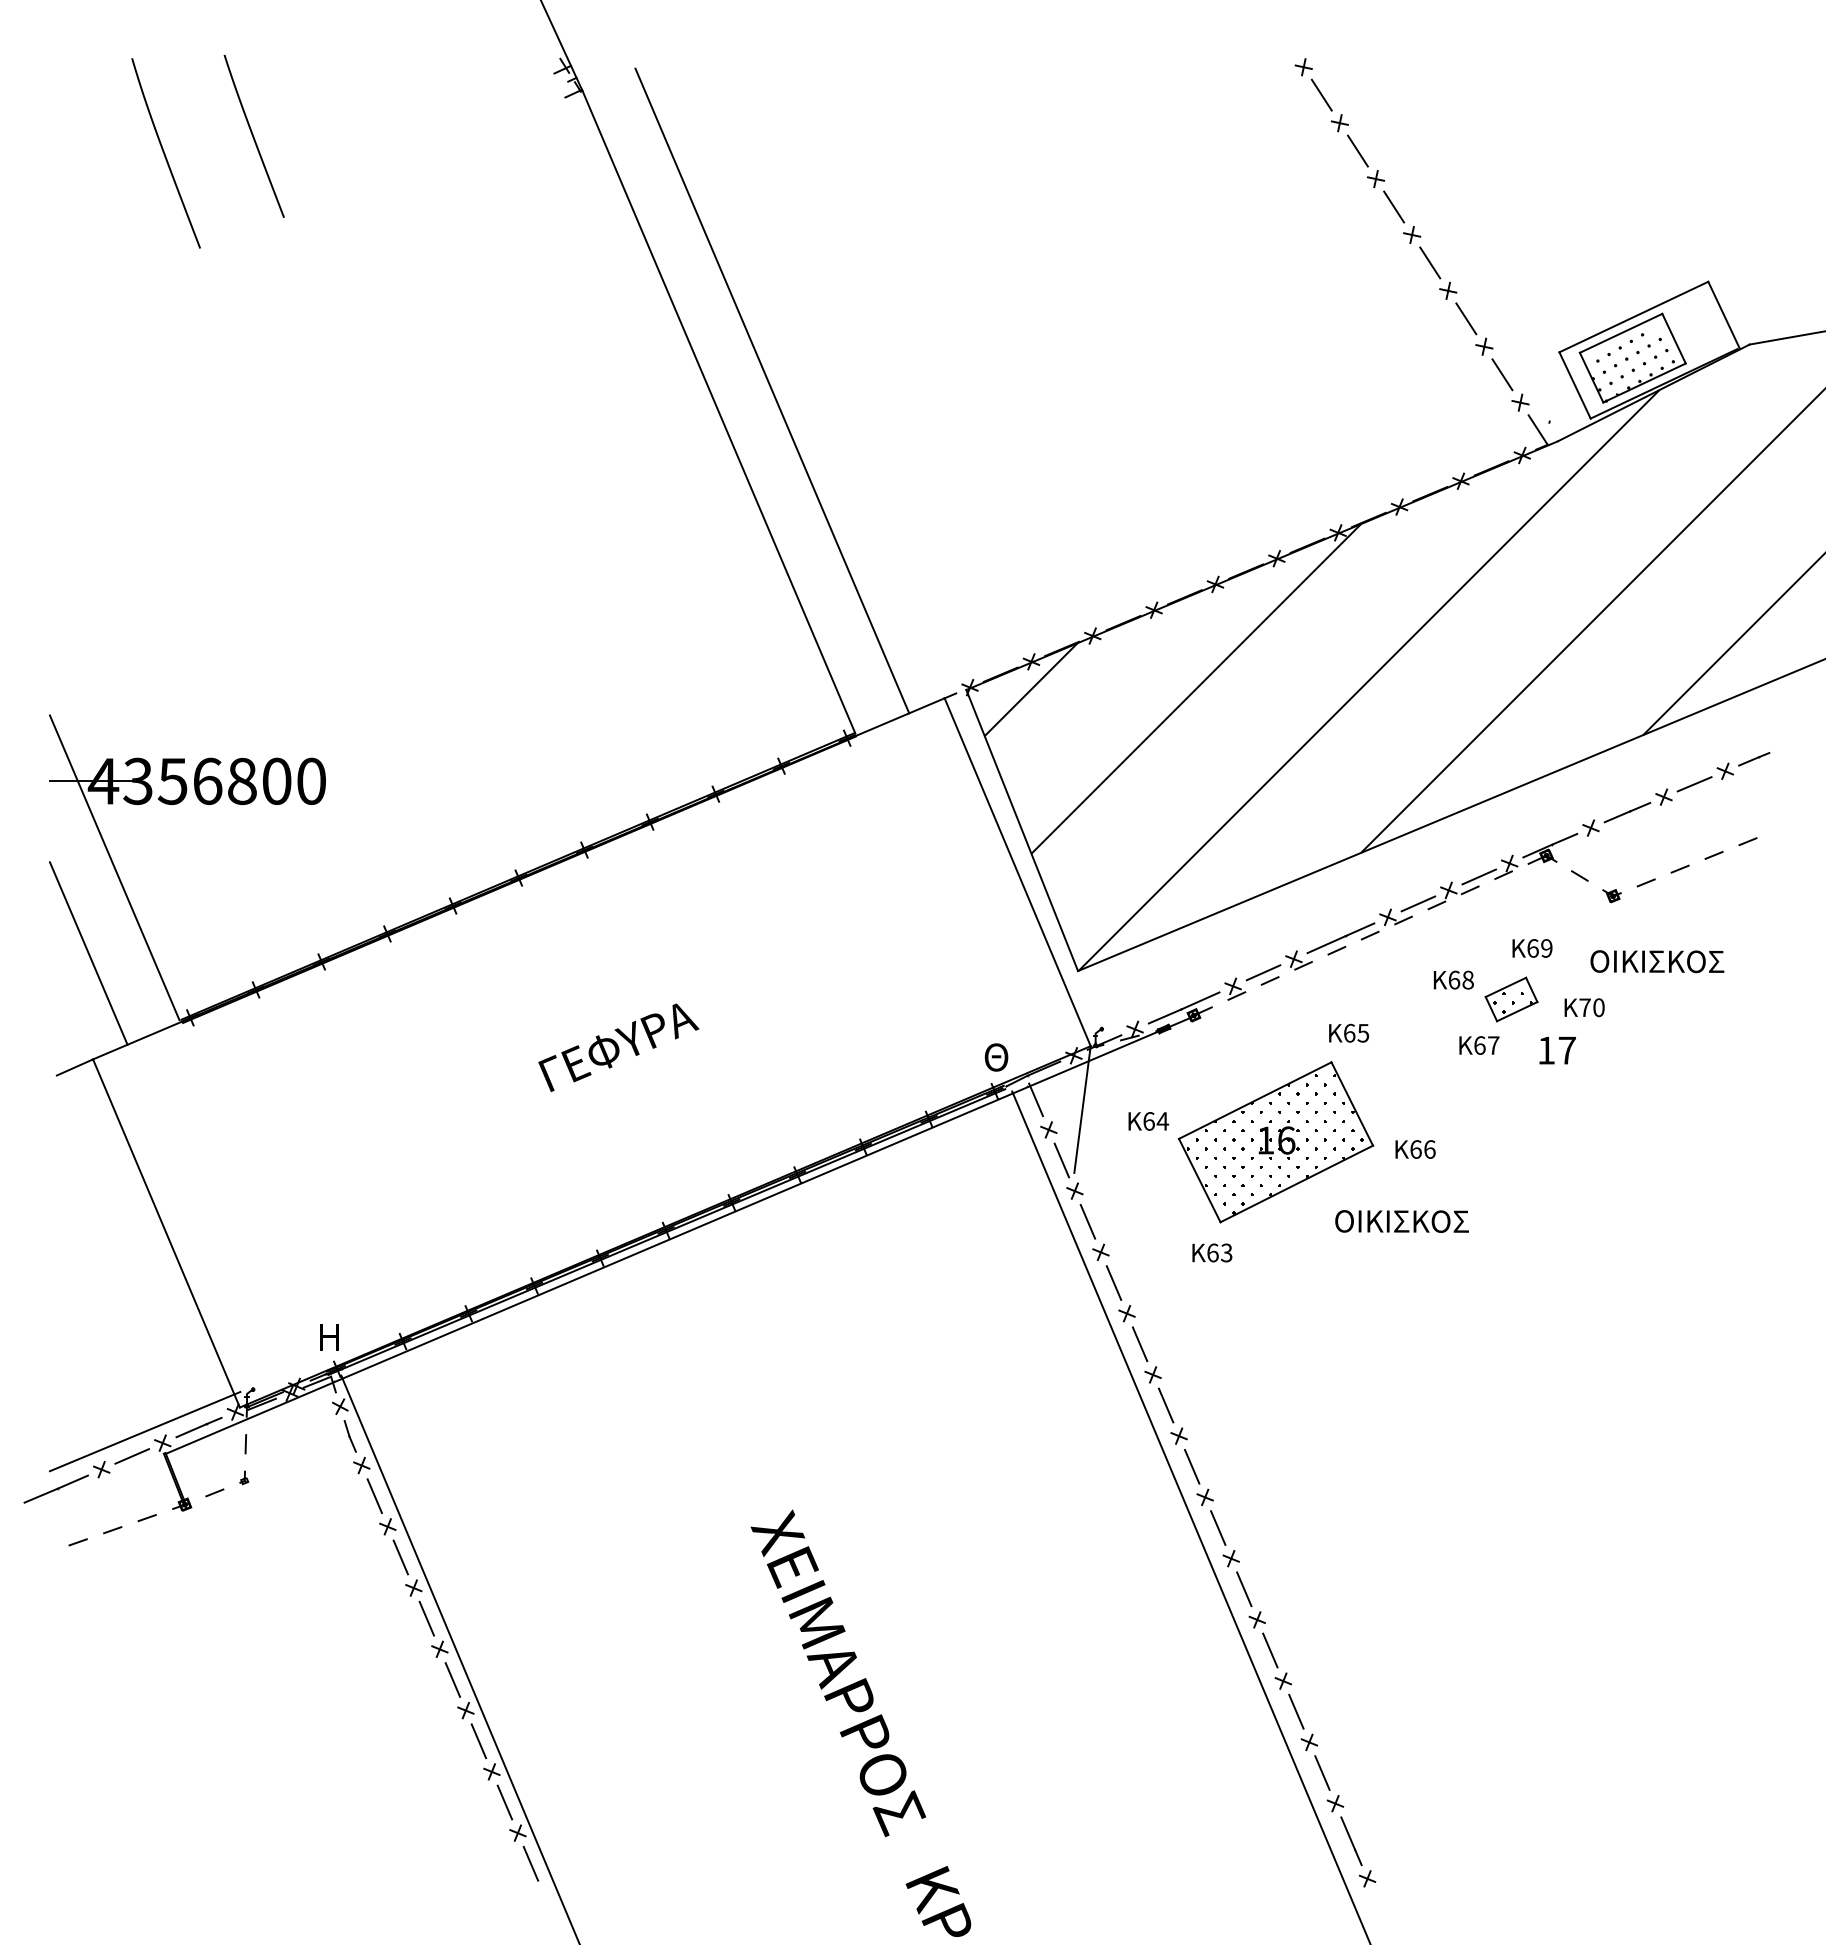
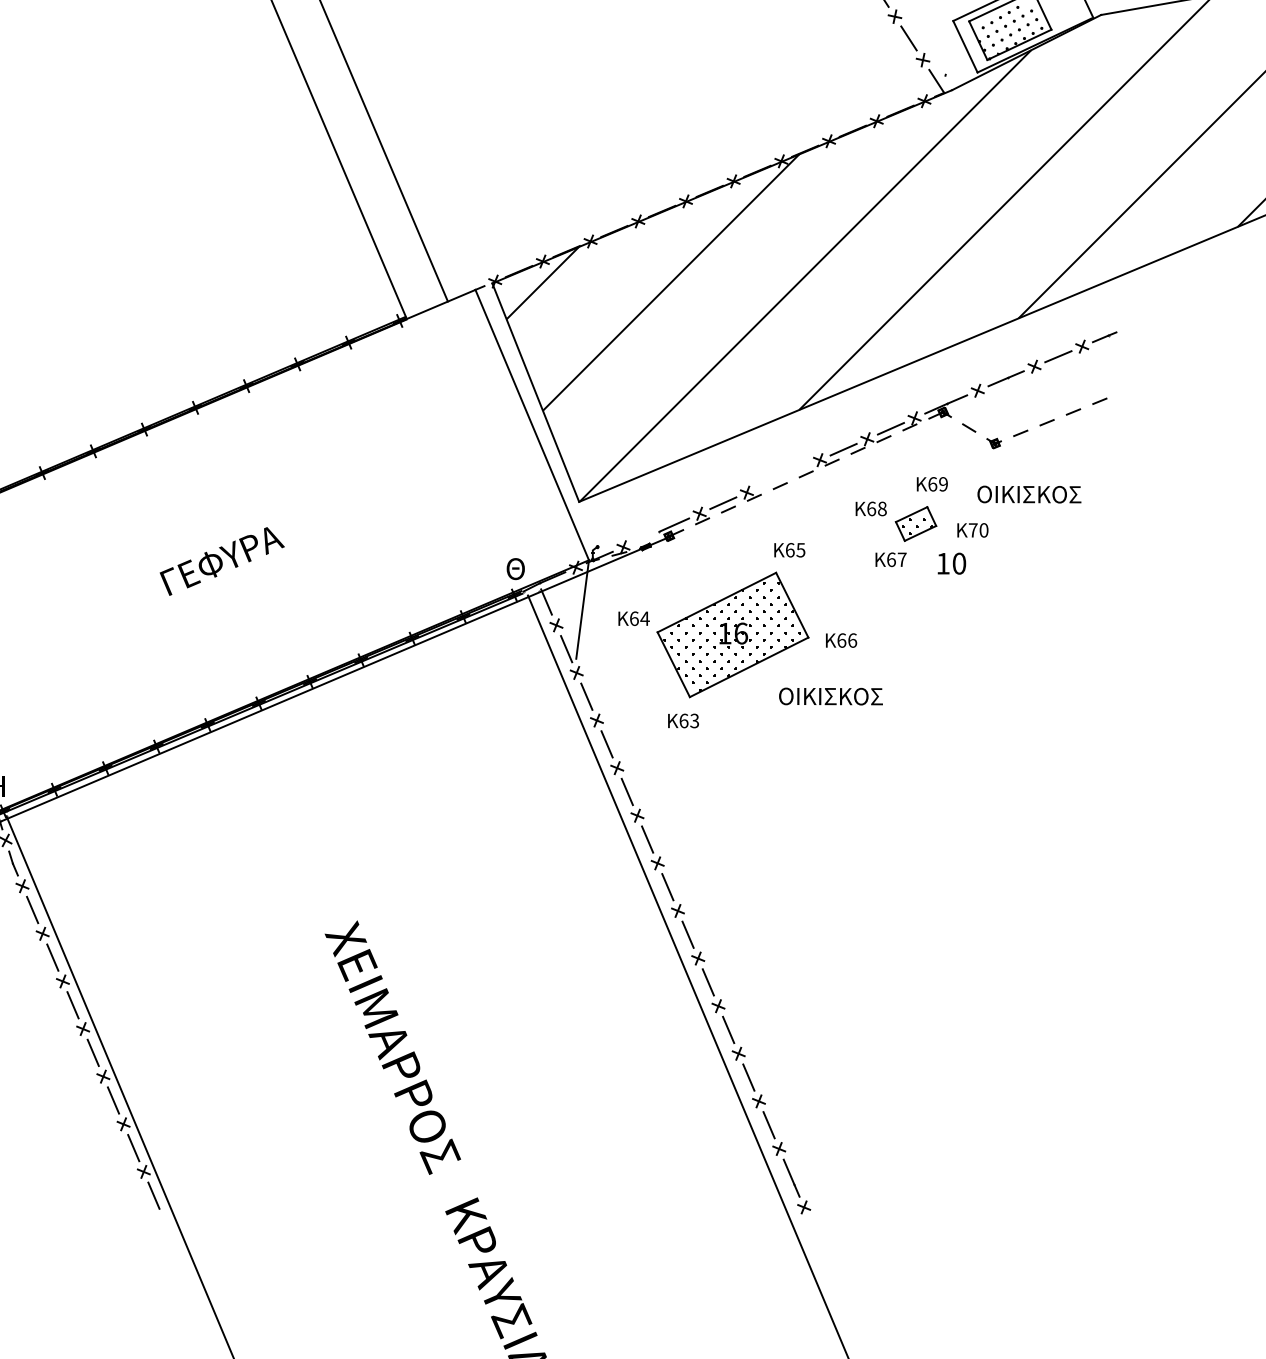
line: (1340, 938) -> (783, 476), removed
line: (1164, 1016) -> (646, 537), removed
text: (1566, 1050) -> (958, 563), 17 -> 10

